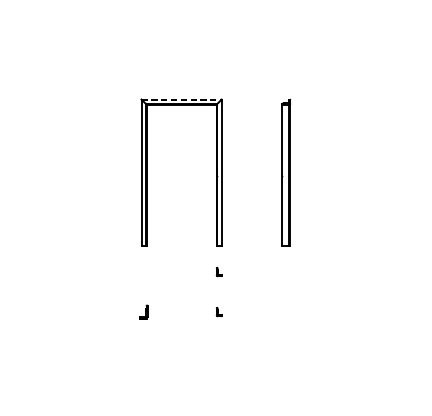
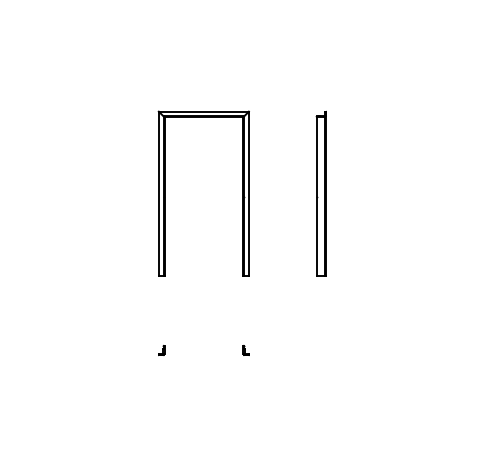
line: (182, 99) -> (204, 111), dashed -> solid
part: (218, 272) -> (245, 305), removed
part: (143, 312) -> (161, 350), size x0.62

